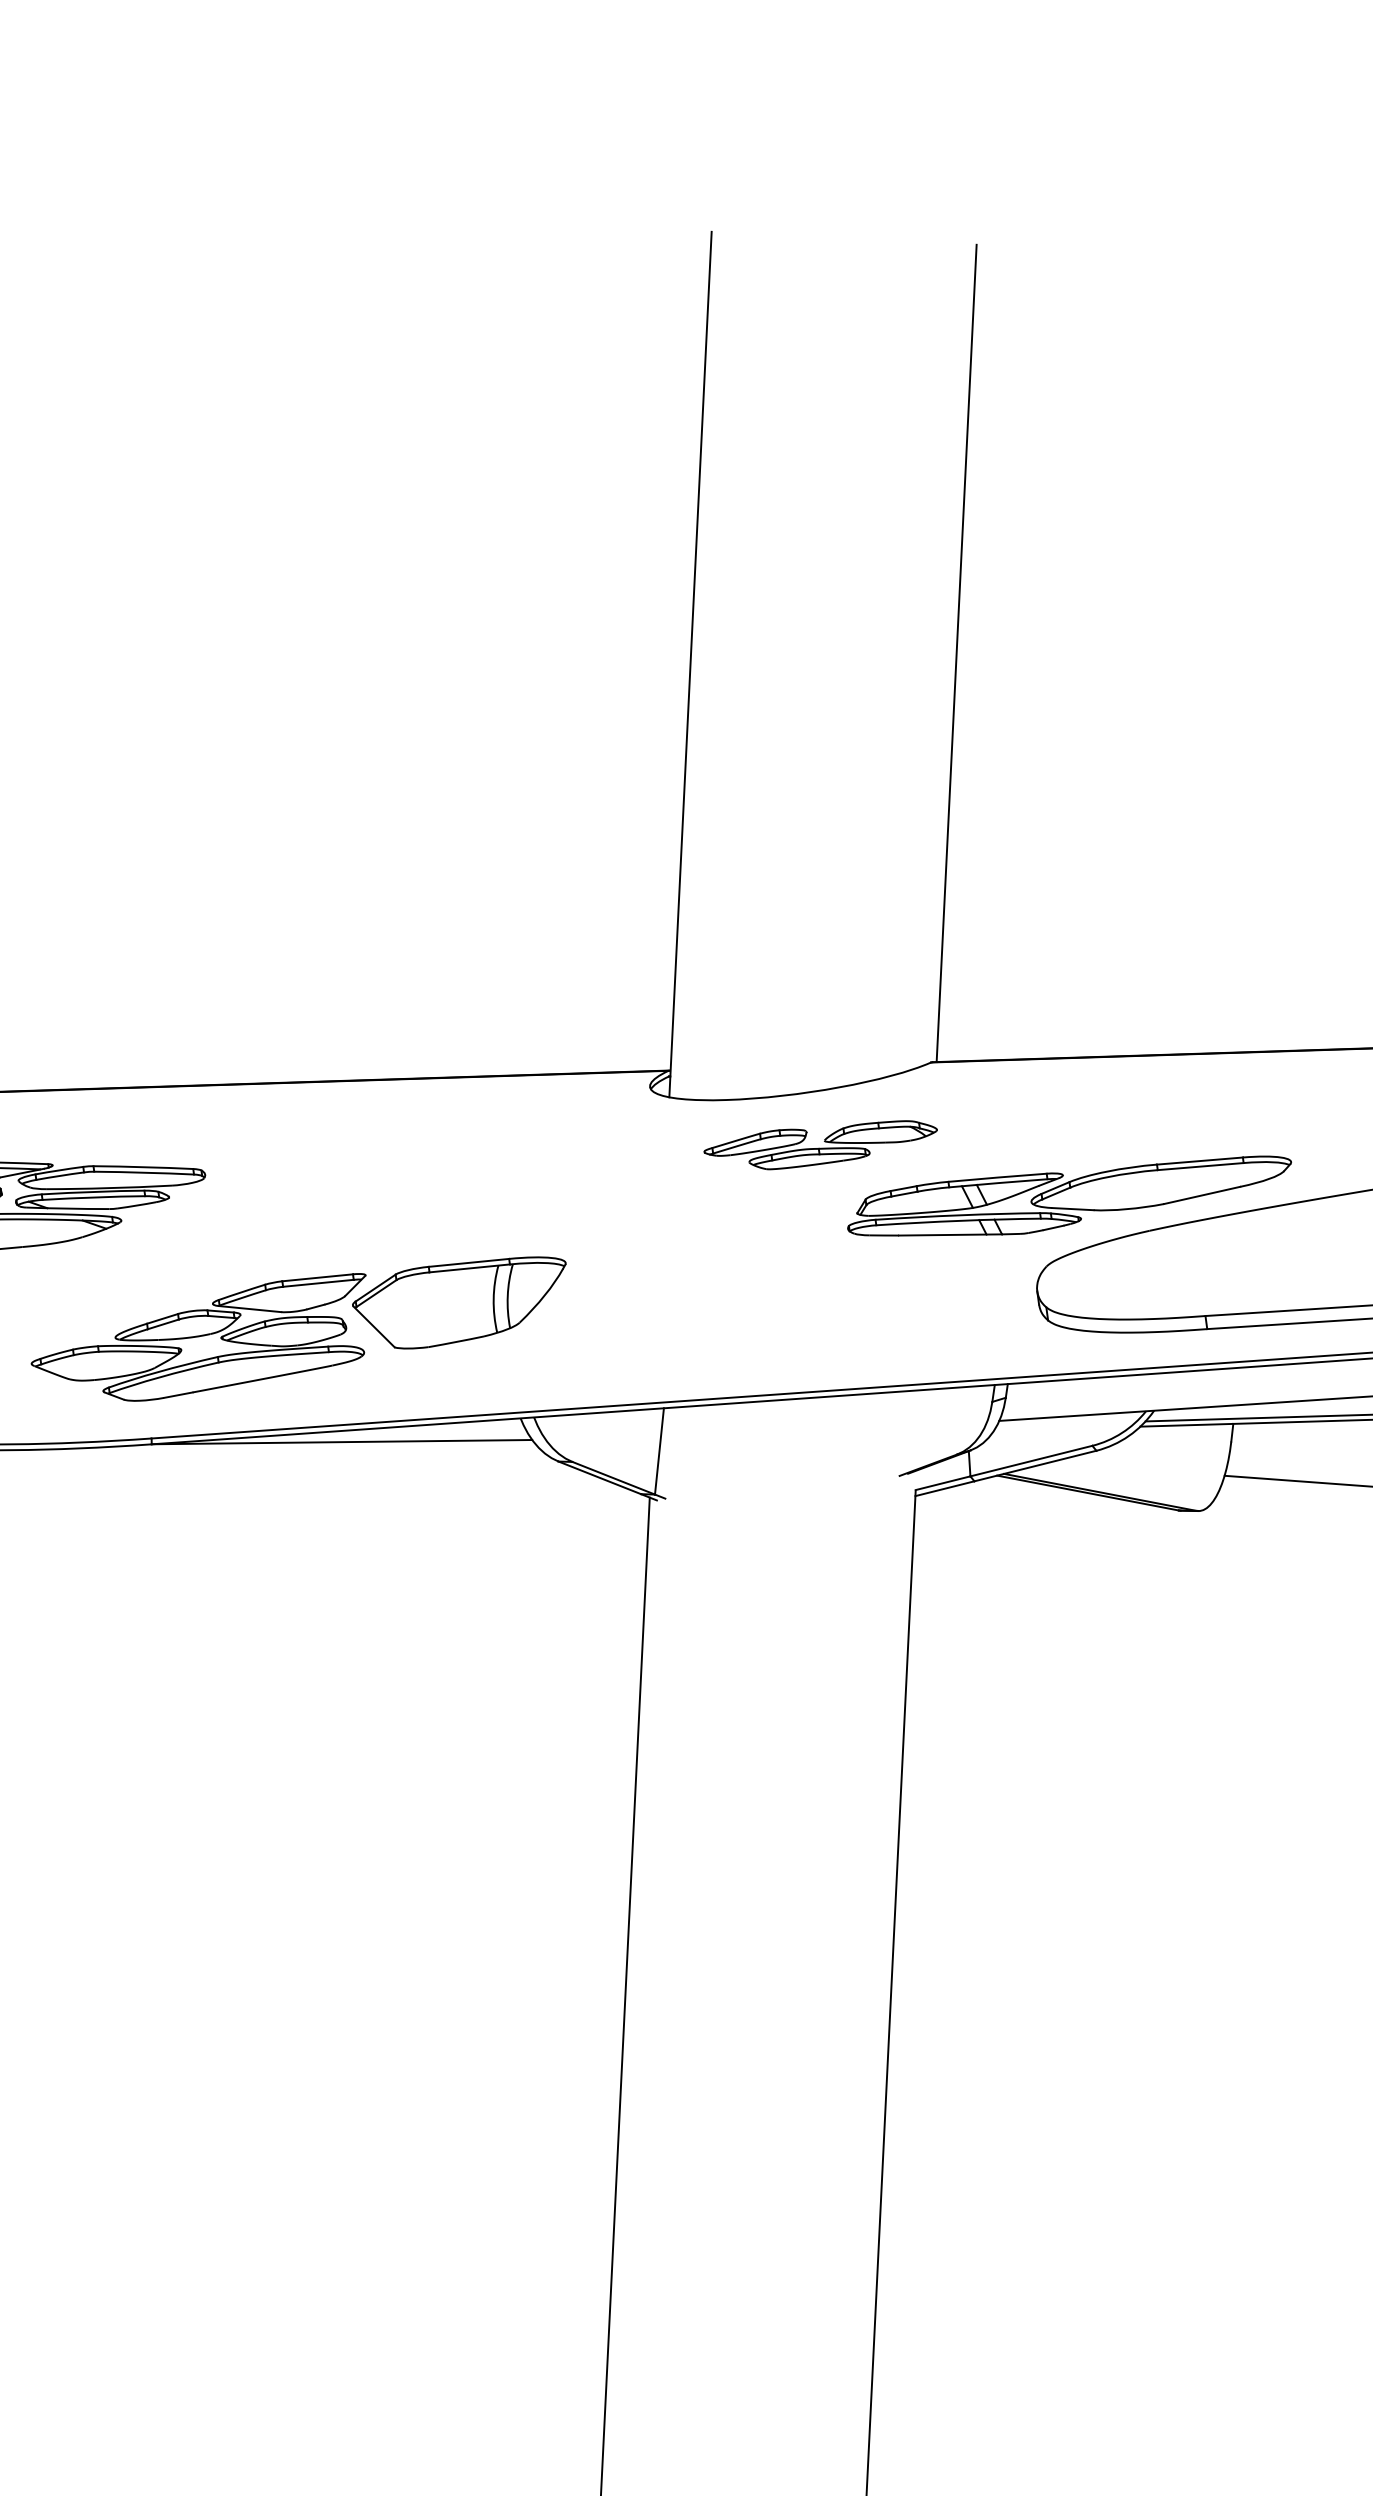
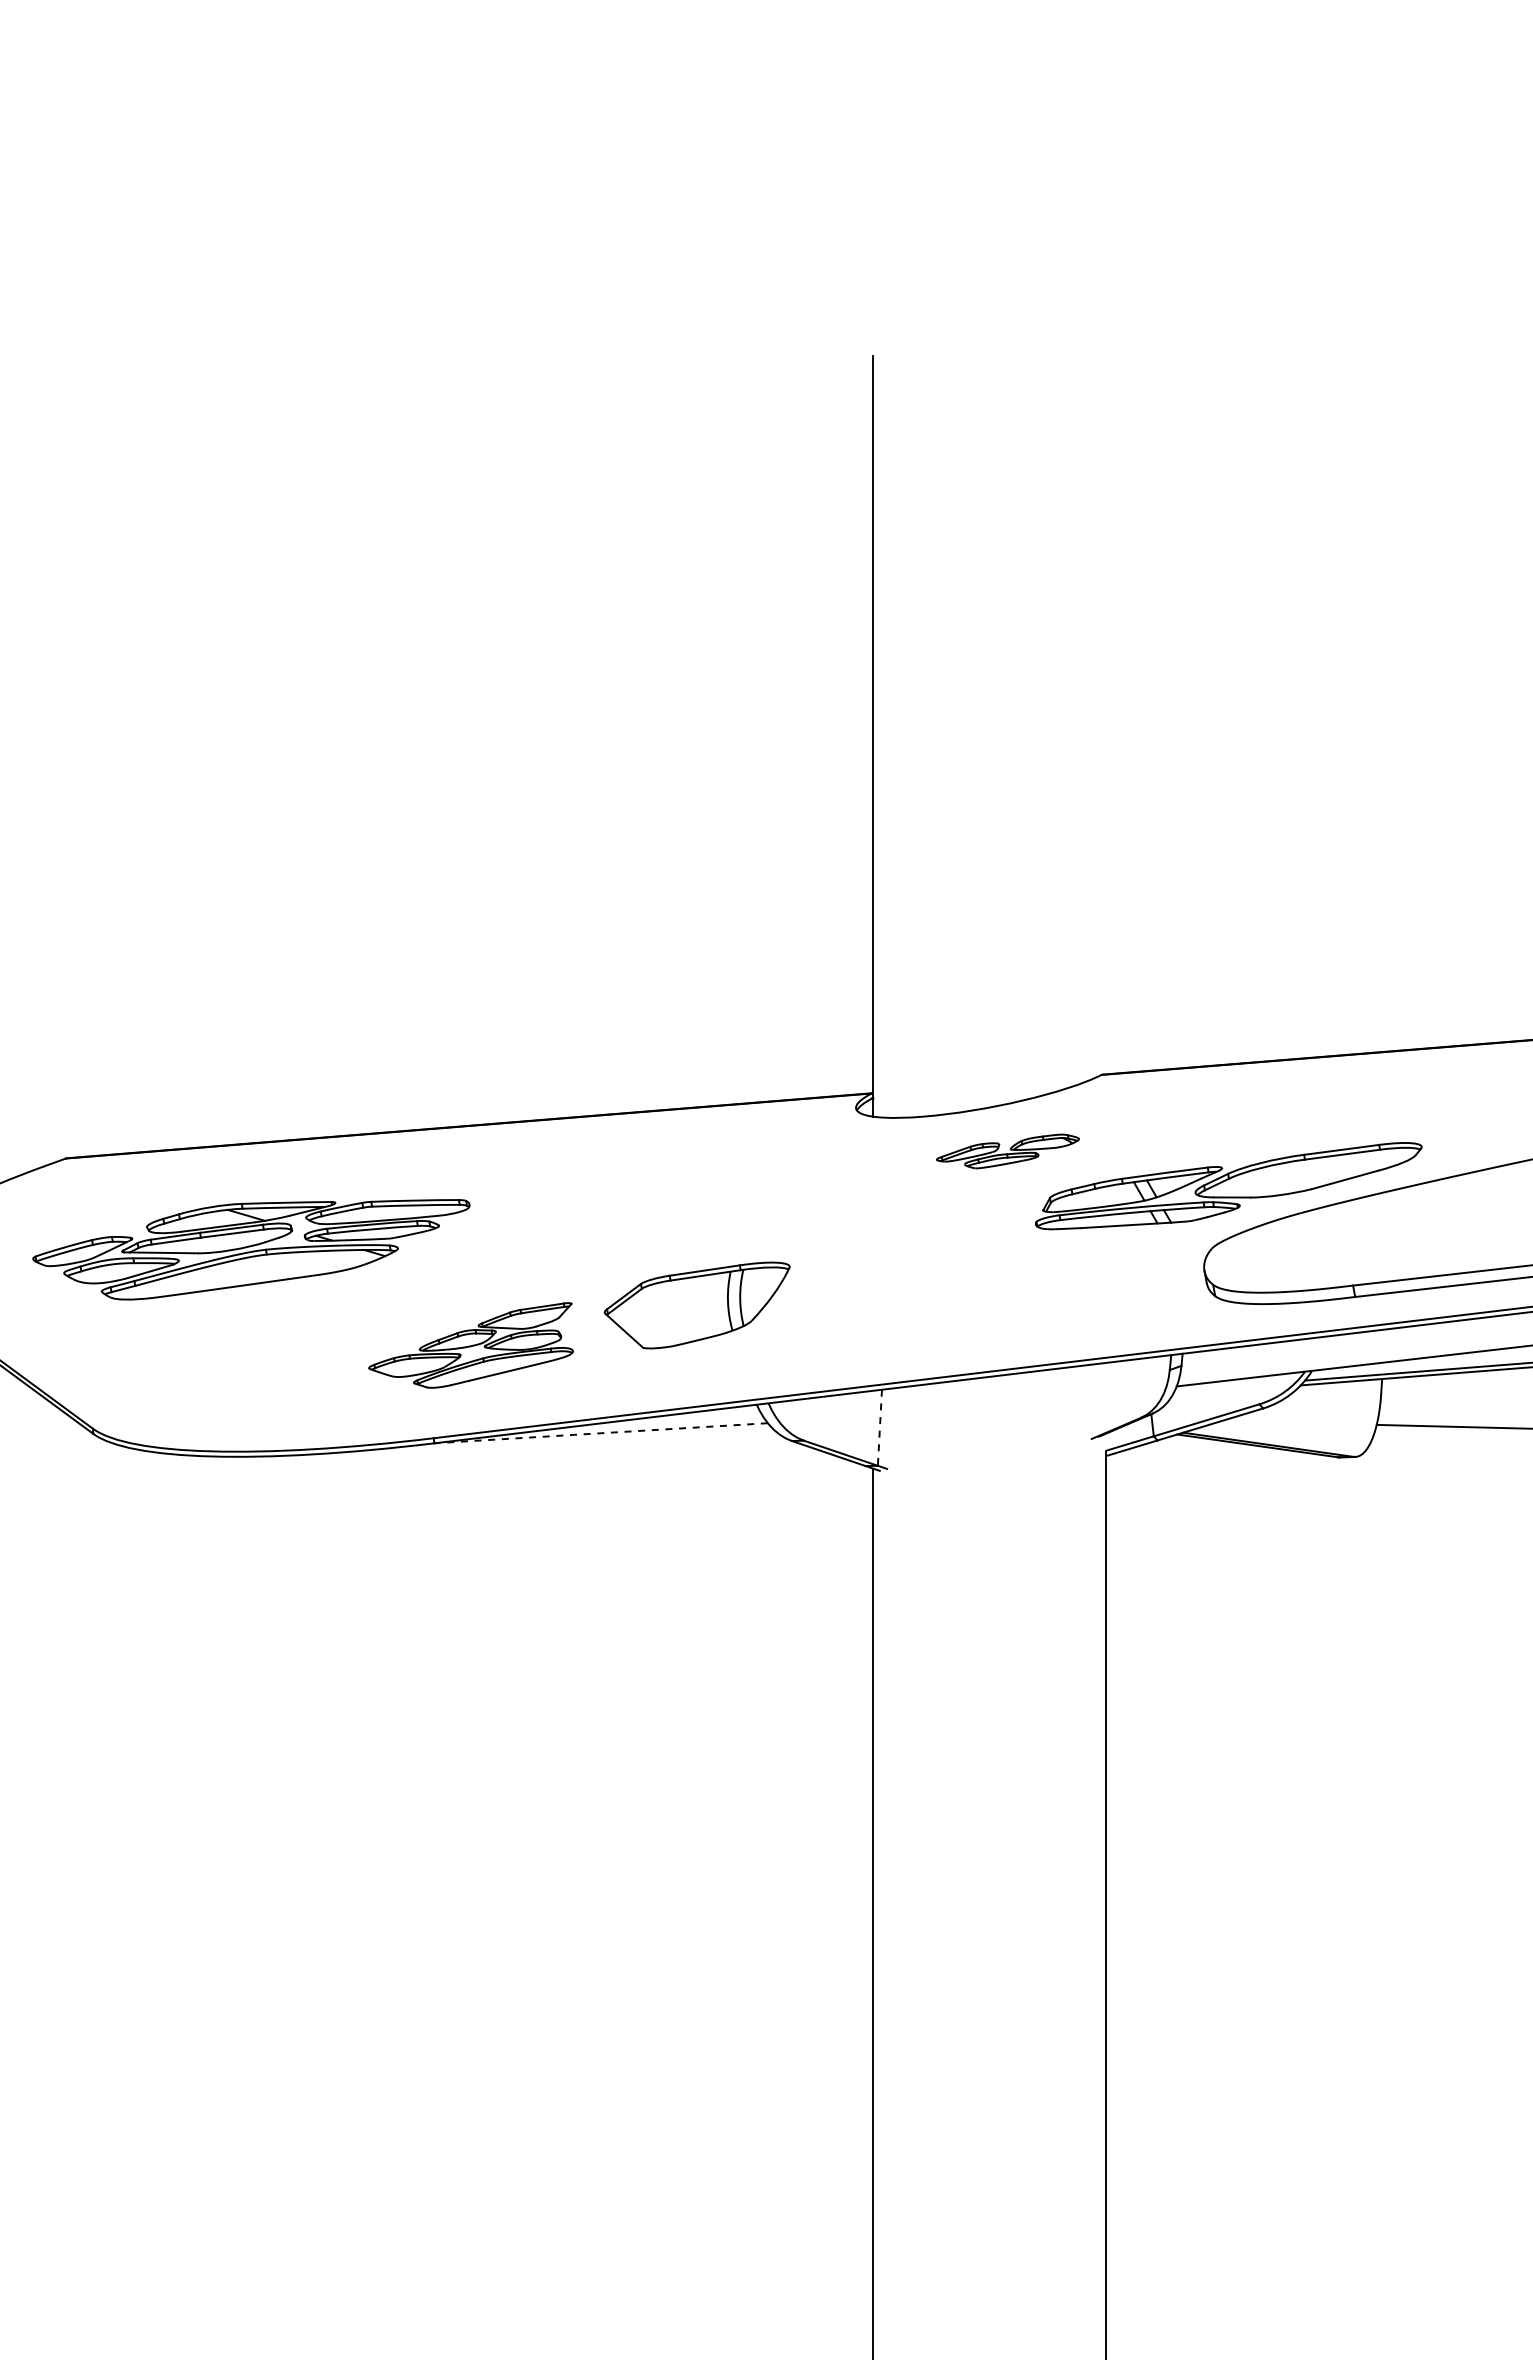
line: (956, 652) -> (1106, 714), removed
part: (819, 1144) -> (1007, 1151), size x0.7
part: (198, 1335) -> (470, 1345), size x0.7
line: (342, 1442) -> (601, 1433), solid -> dashed
line: (658, 1452) -> (879, 1428), solid -> dashed

